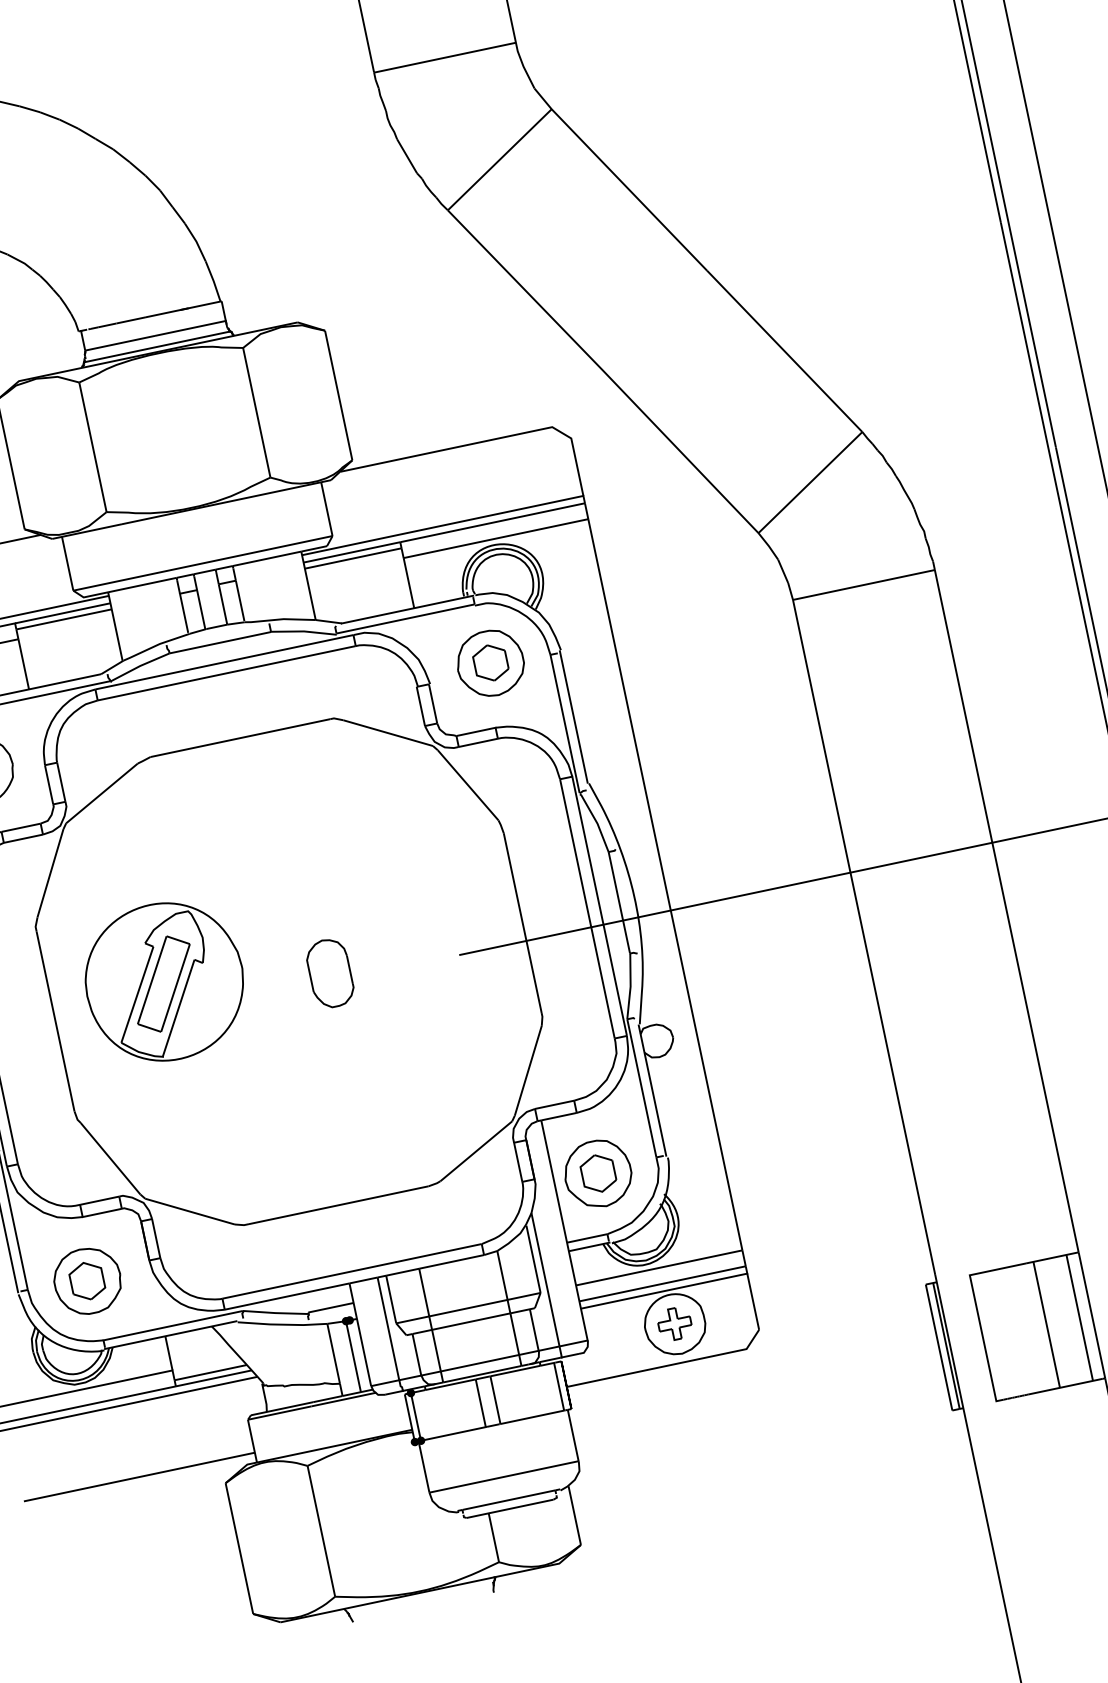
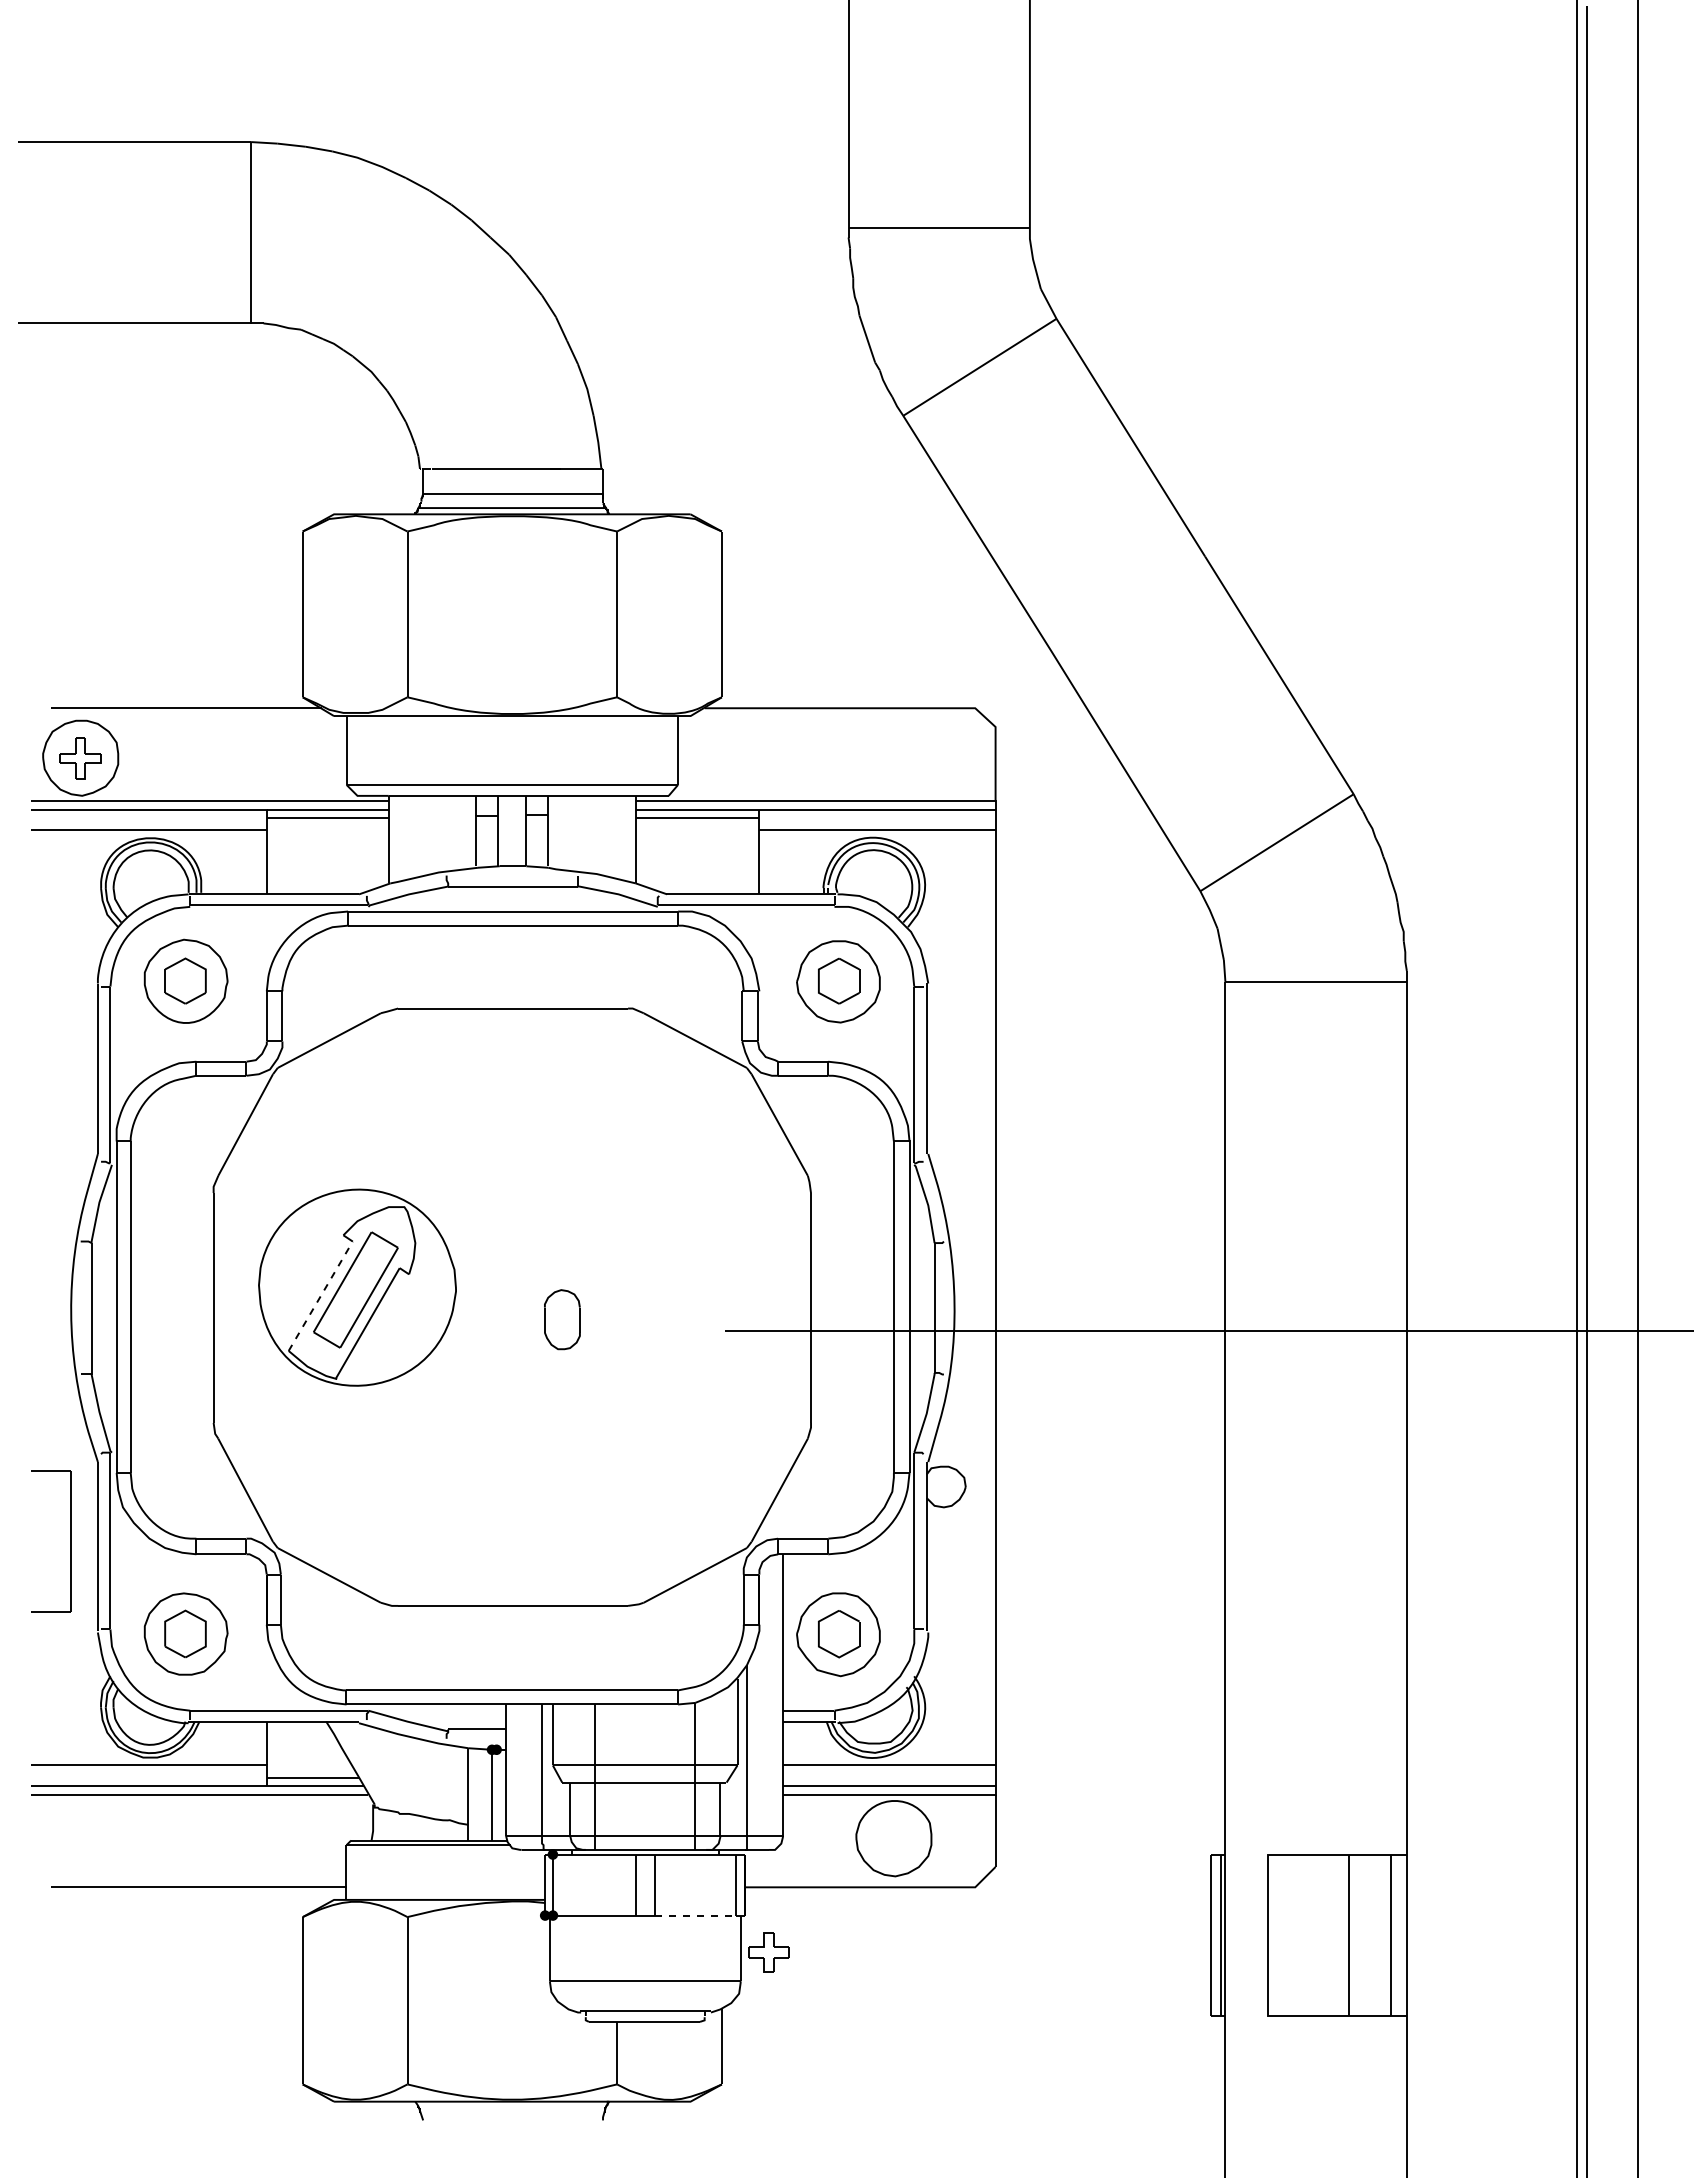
part: (330, 973) -> (562, 1319), size x0.7
line: (137, 994) -> (320, 1295), solid -> dashed
part: (674, 1324) -> (768, 1952), moved
line: (532, 1417) -> (695, 1915), solid -> dashed

